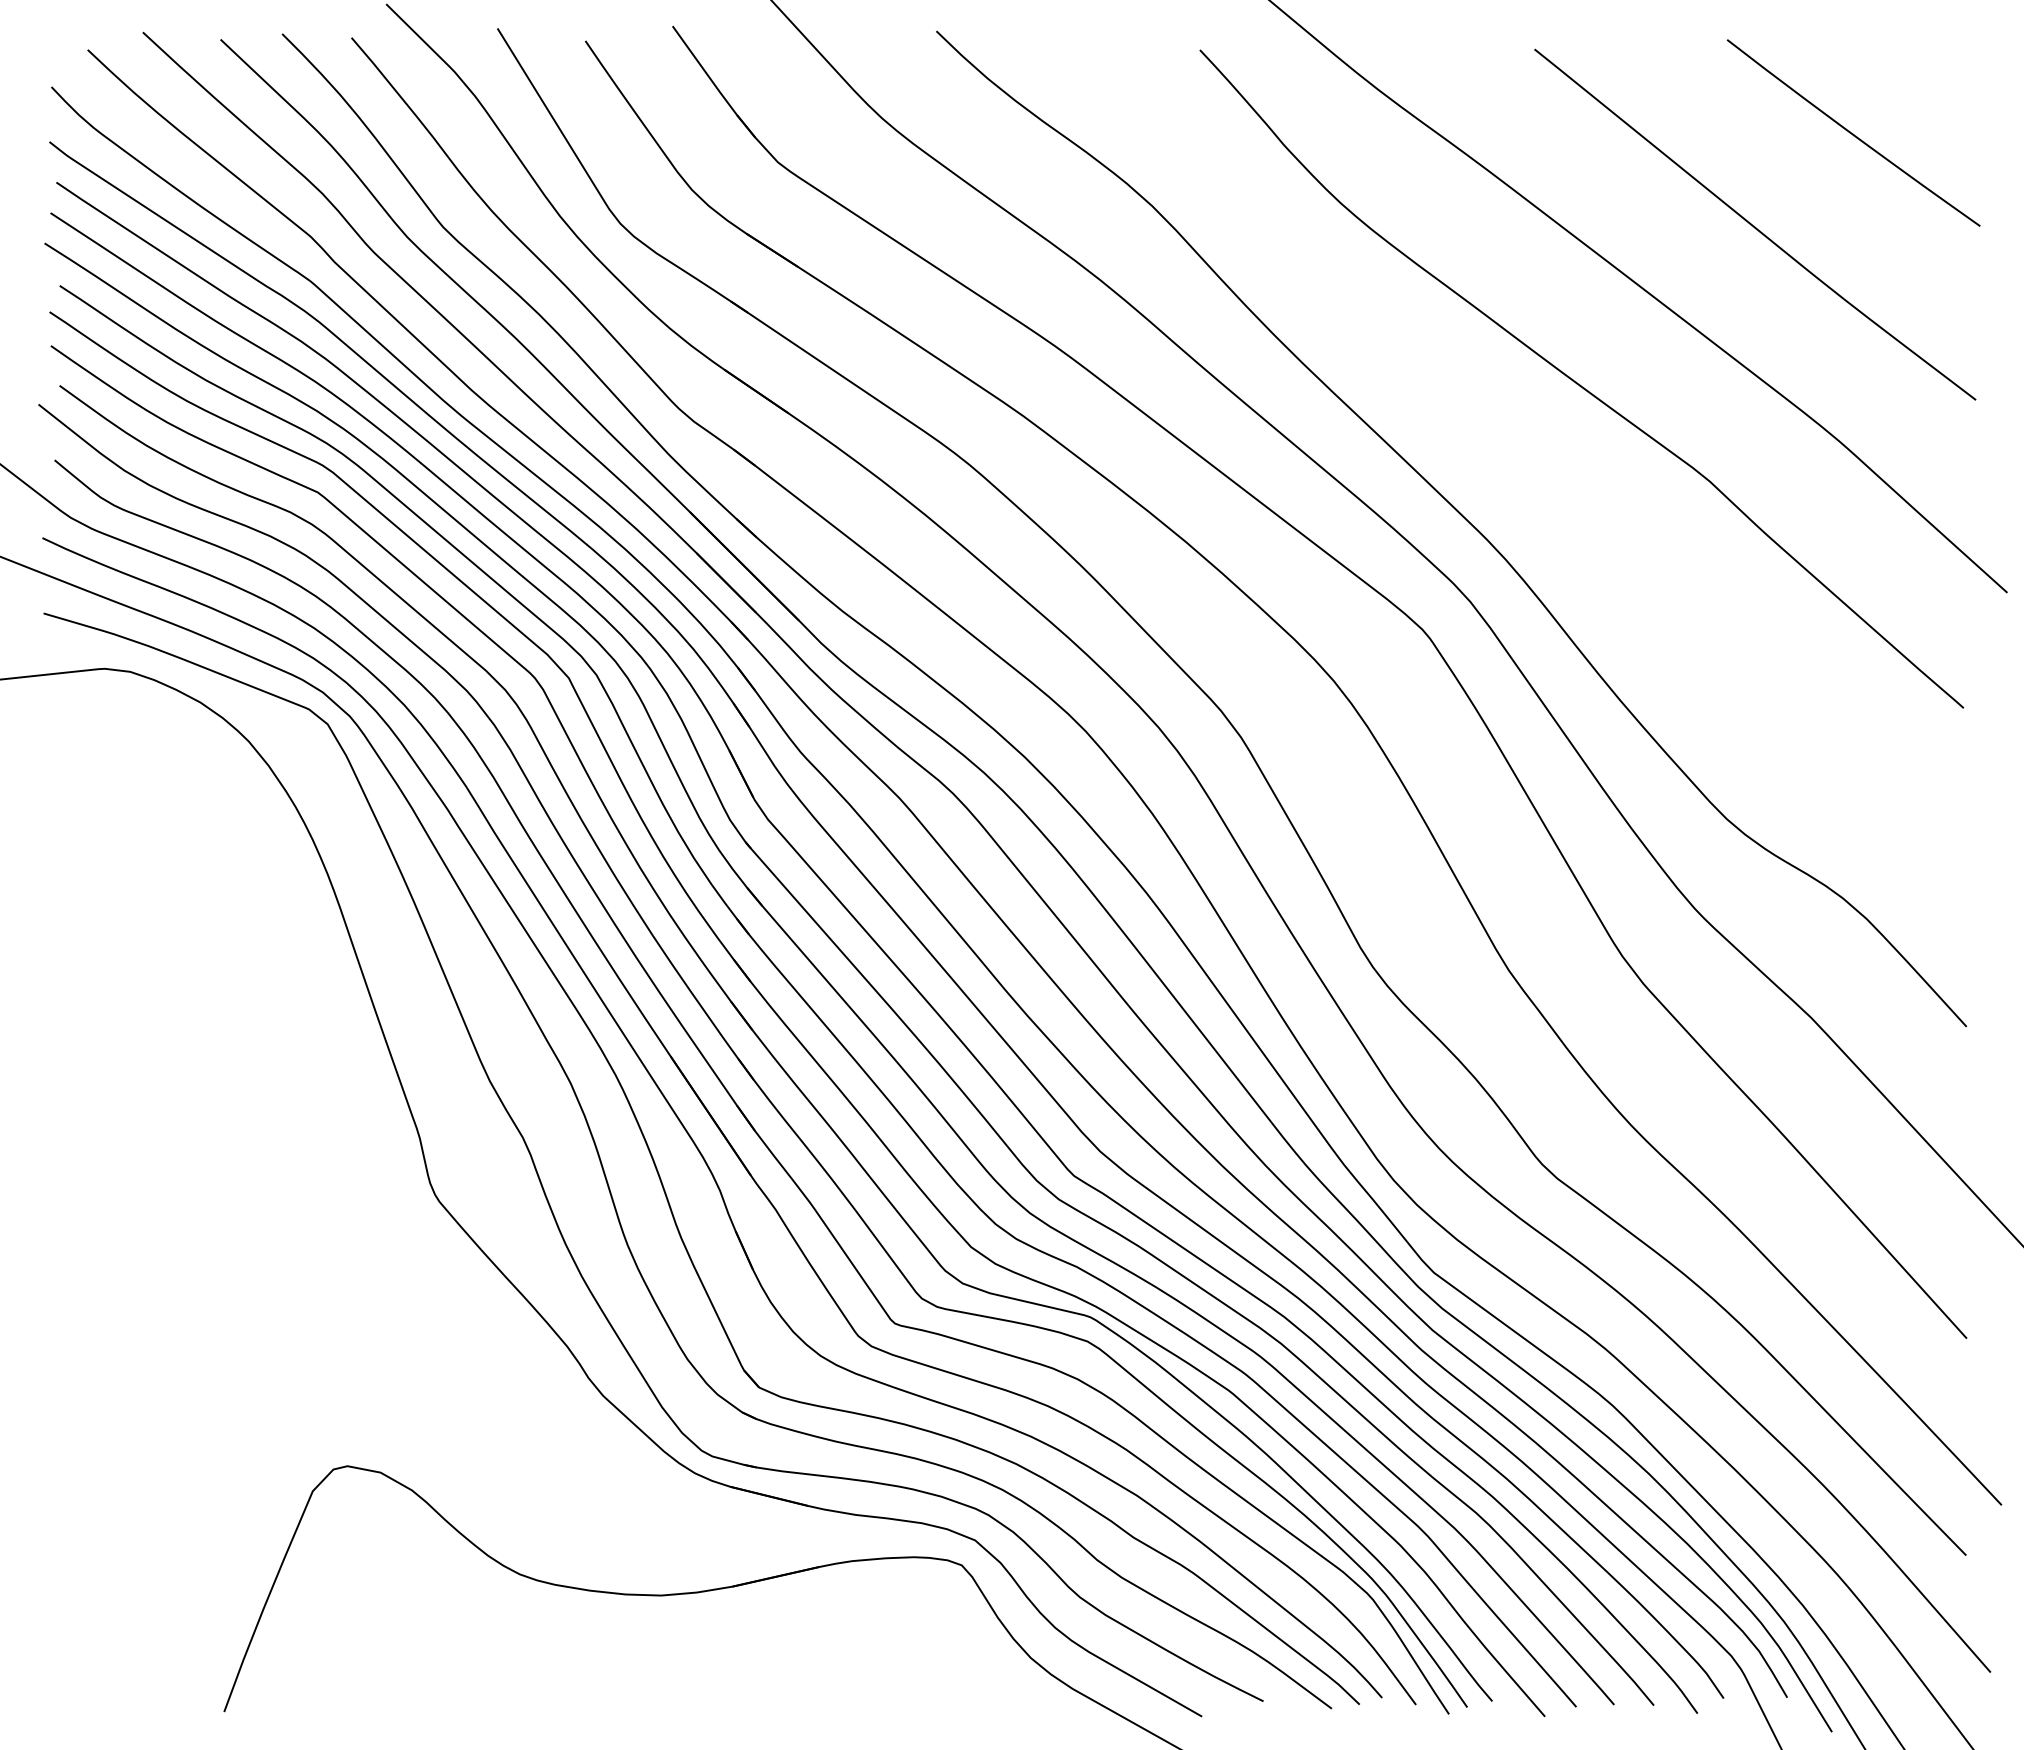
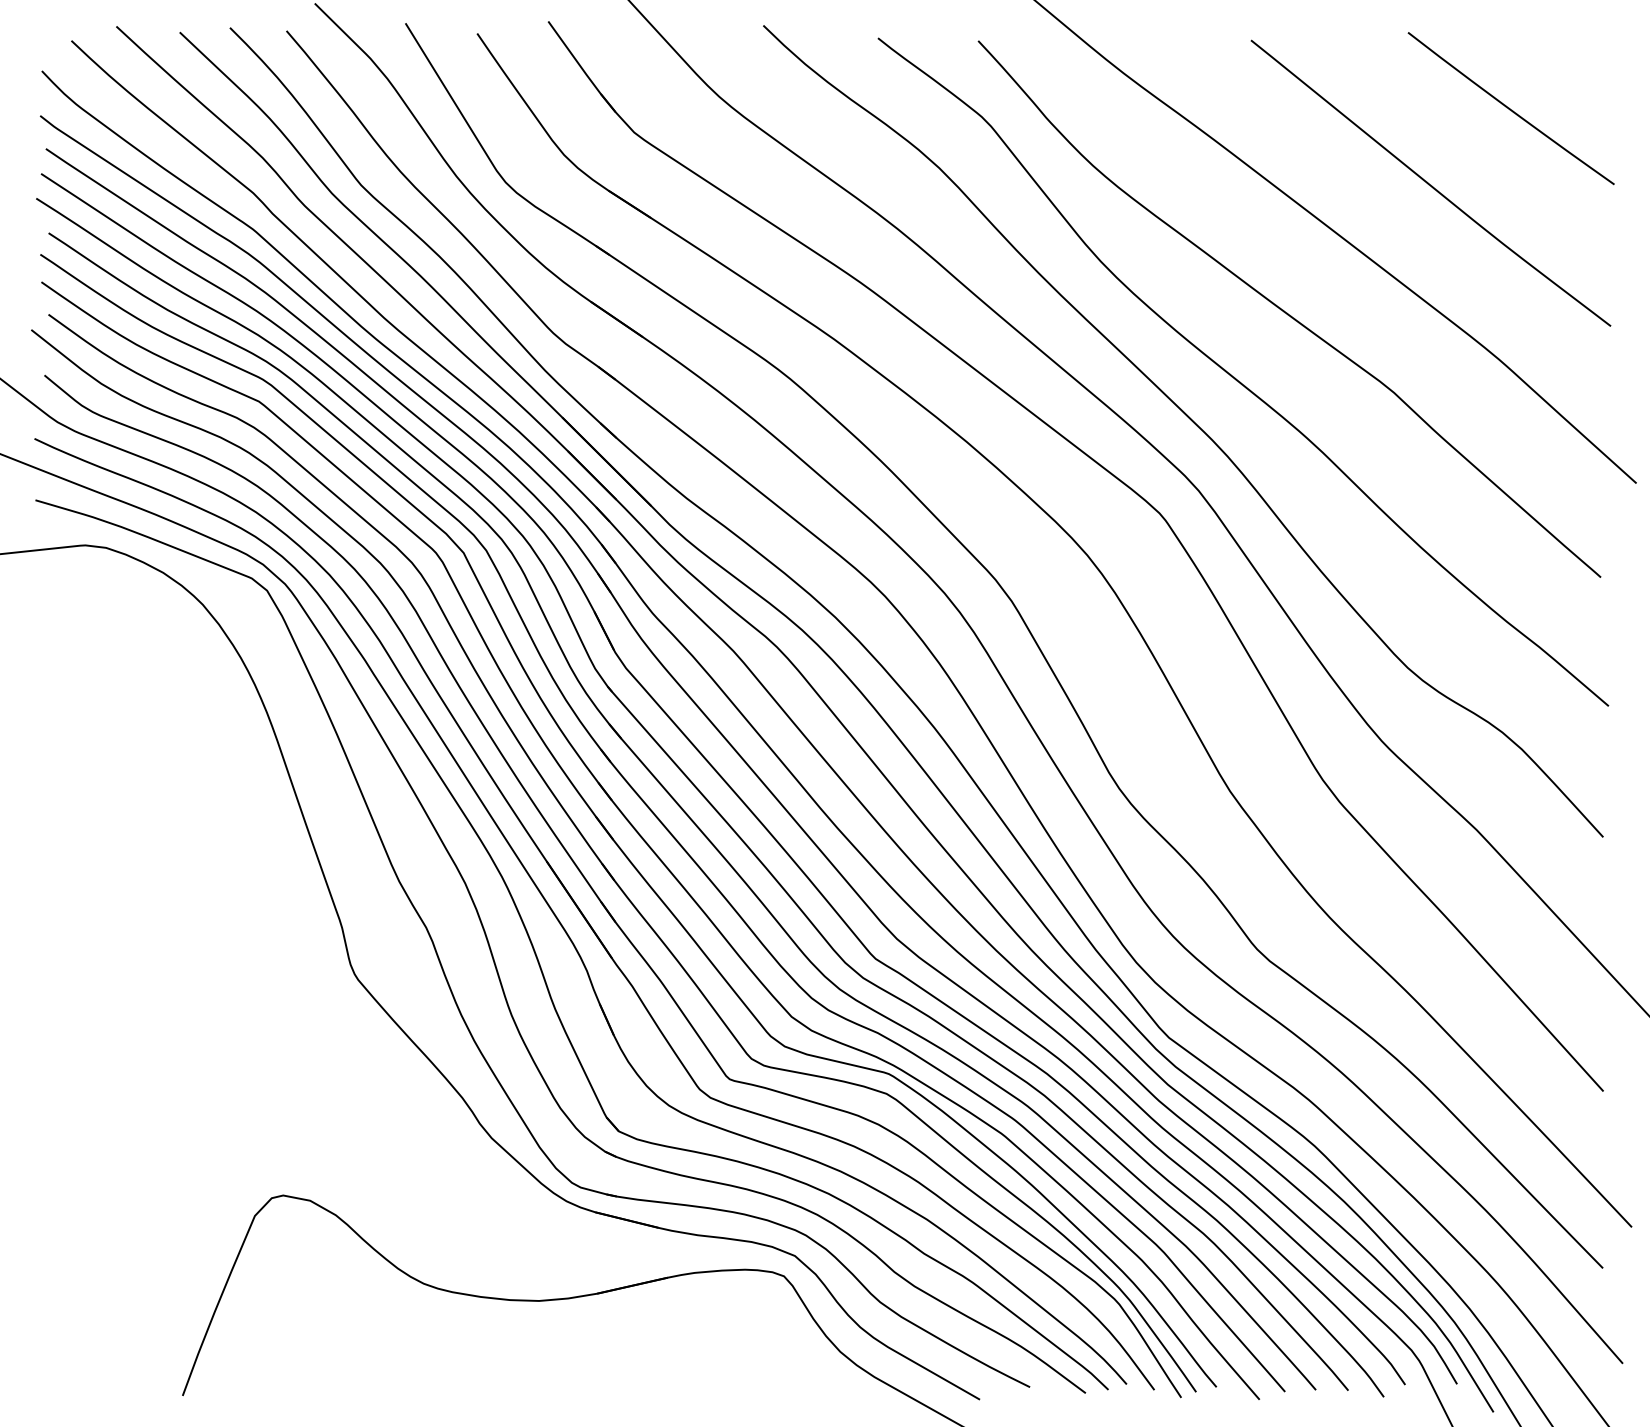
curve: (1519, 466) -> (1238, 380), added

